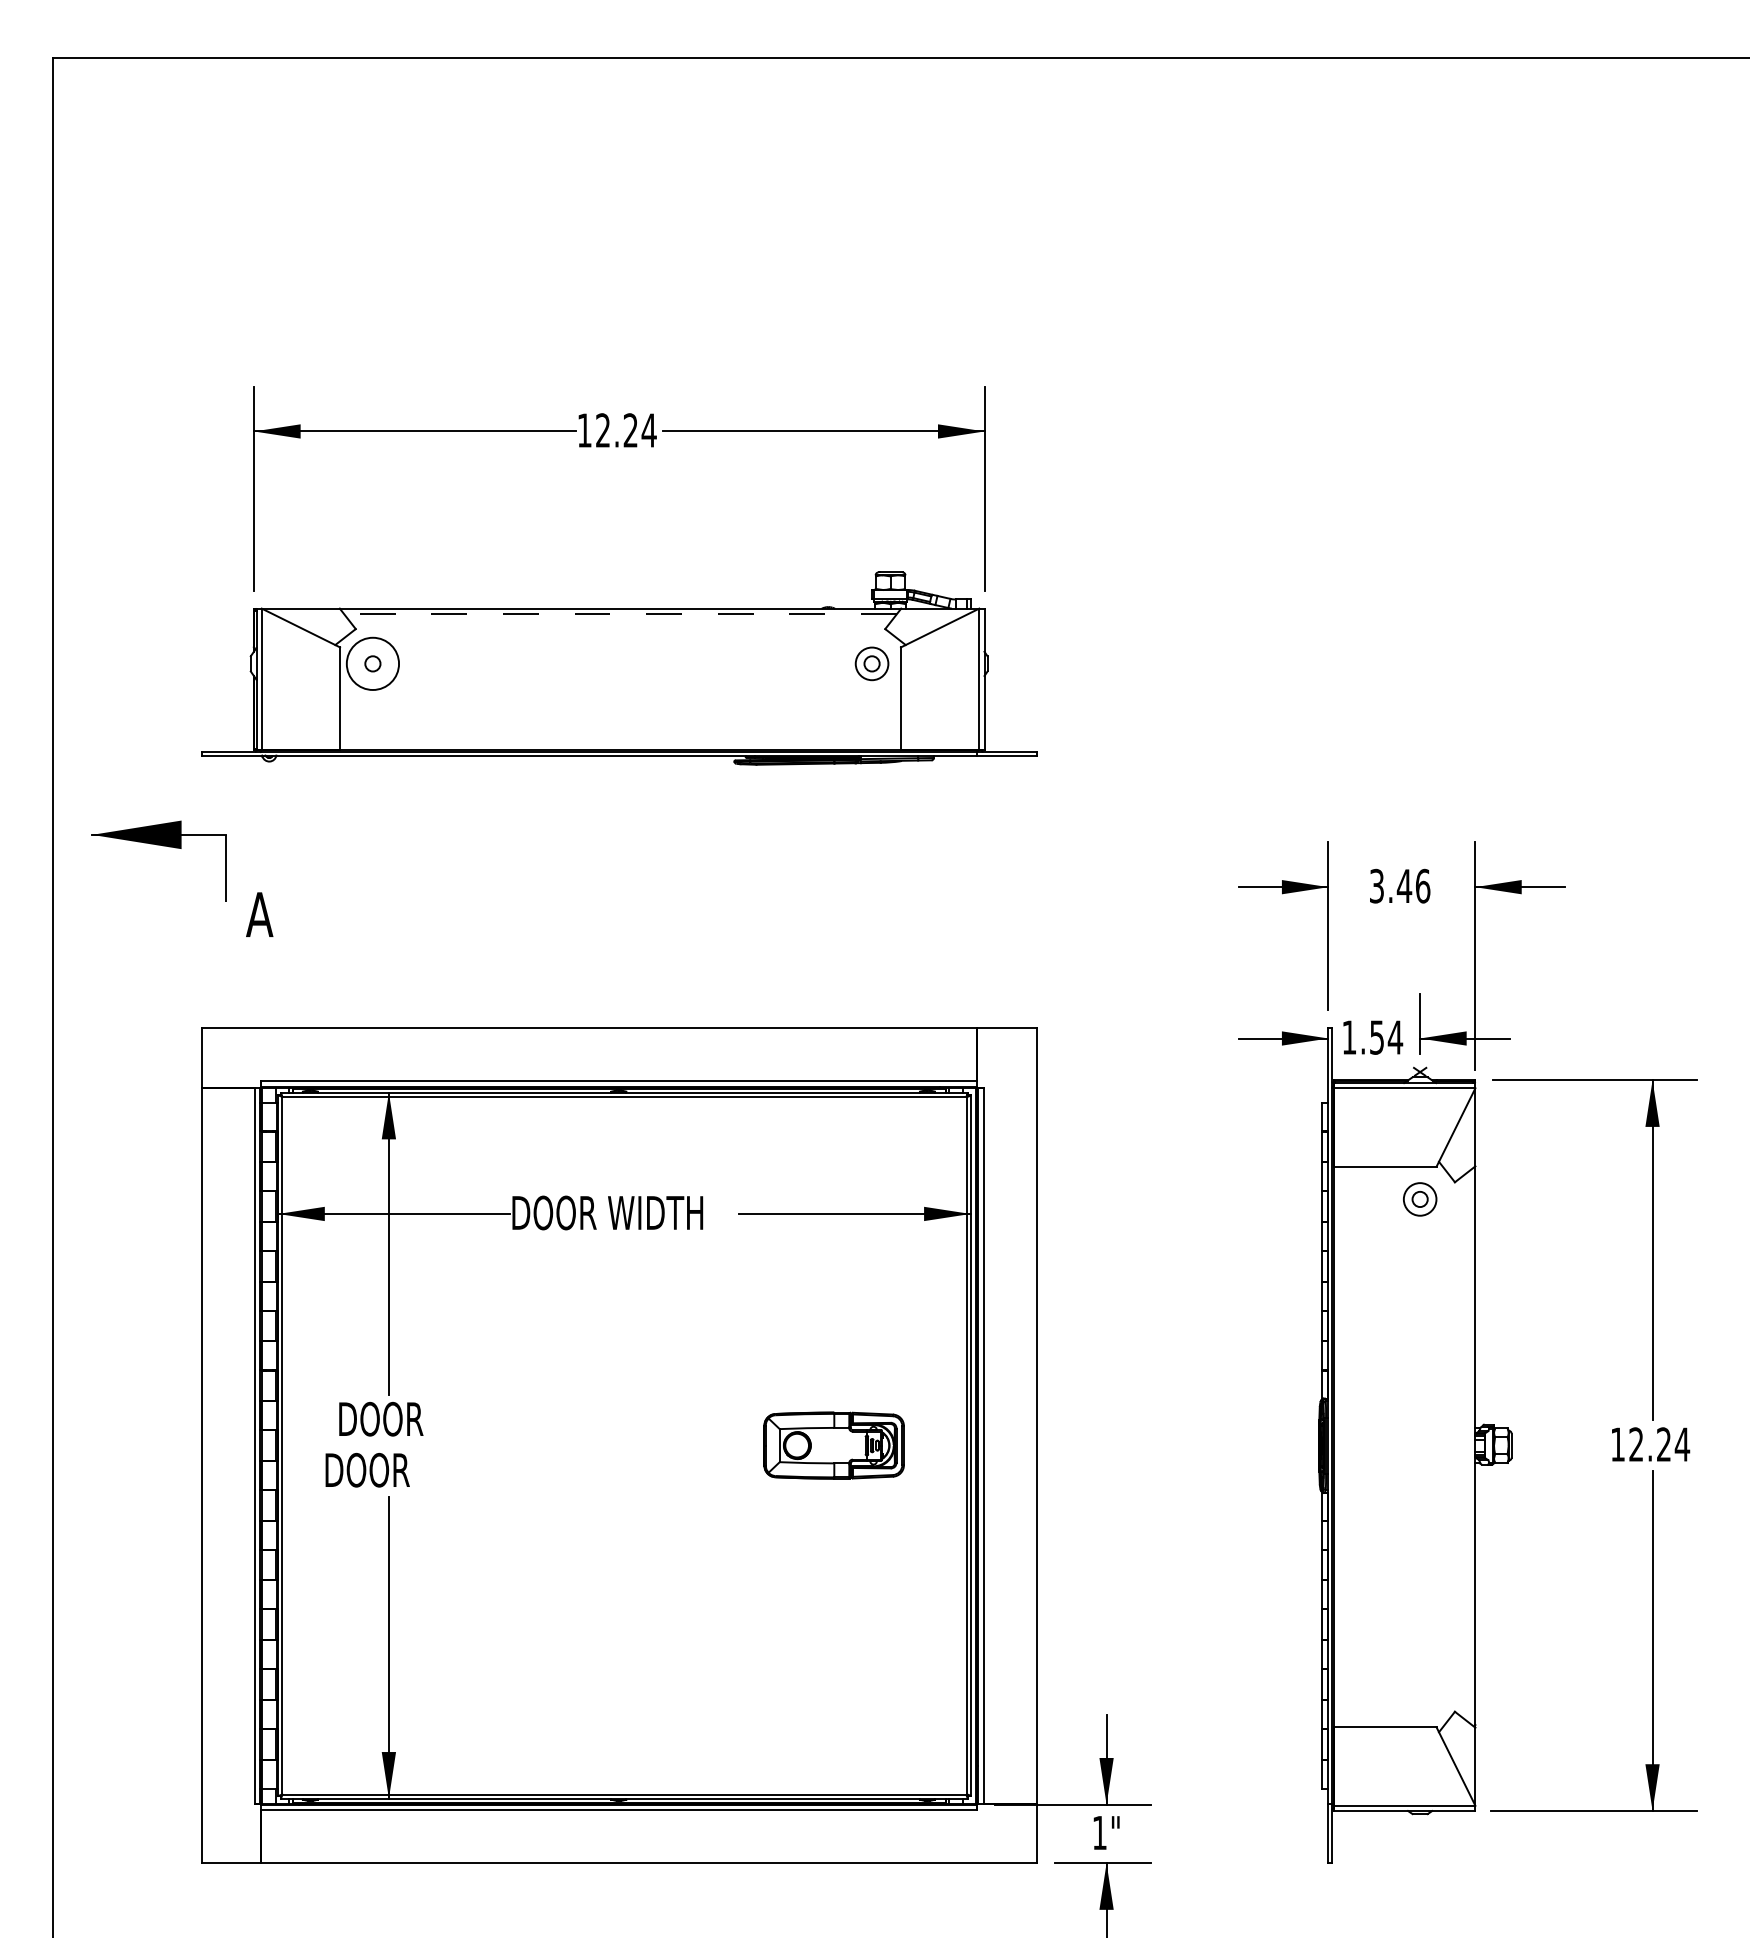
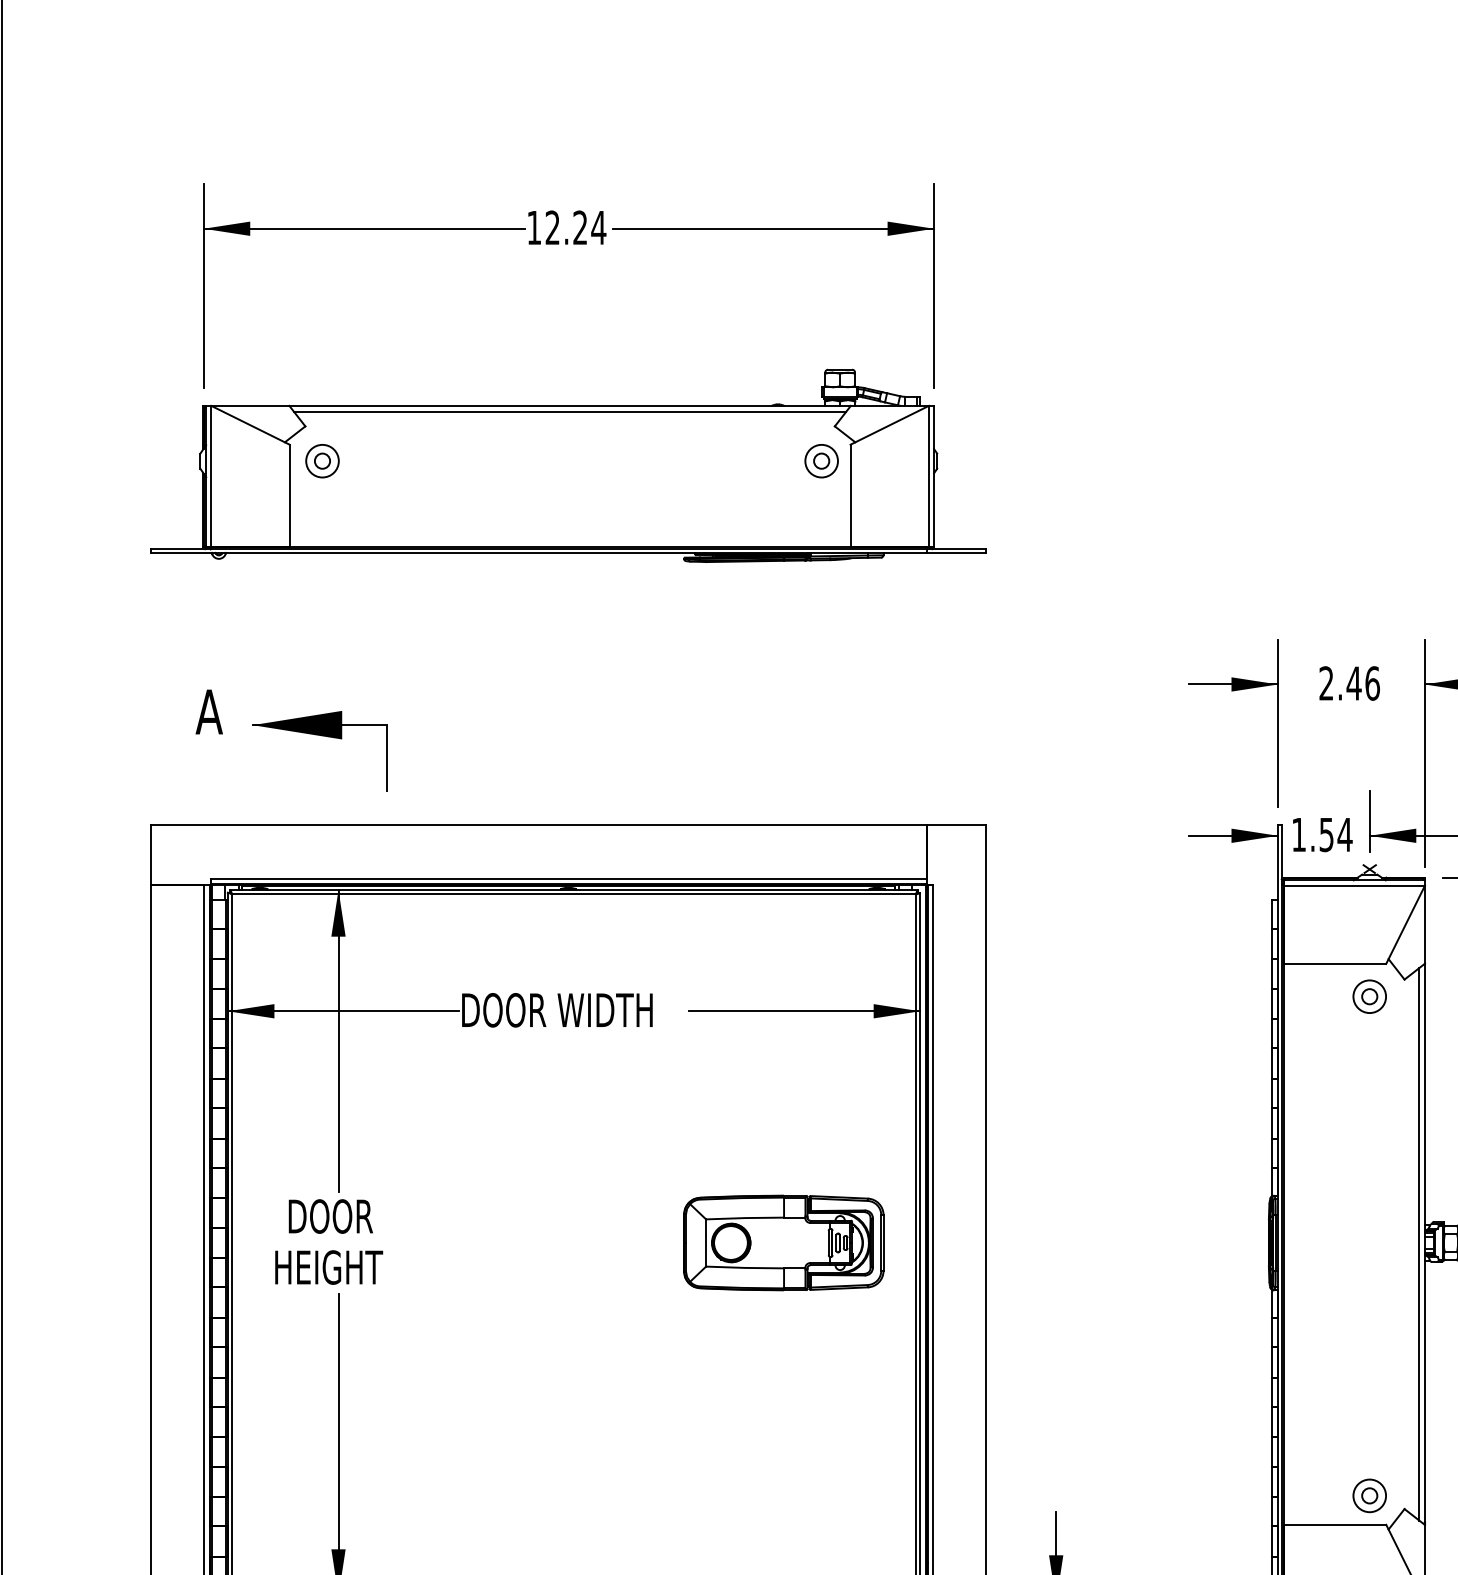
line: (620, 614) -> (570, 411), dashed -> solid
circle: (372, 663) -> (322, 460), size x0.62
part: (162, 846) -> (323, 736), moved
text: (1376, 886) -> (1326, 683), 3.46 -> 2.46
part: (833, 1445) -> (783, 1242), size x1.43
line: (1469, 1446) -> (1419, 1243), added
text: (380, 1469) -> (330, 1266), DOOR -> HEIGHT
part: (1420, 1698) -> (1370, 1495), added

